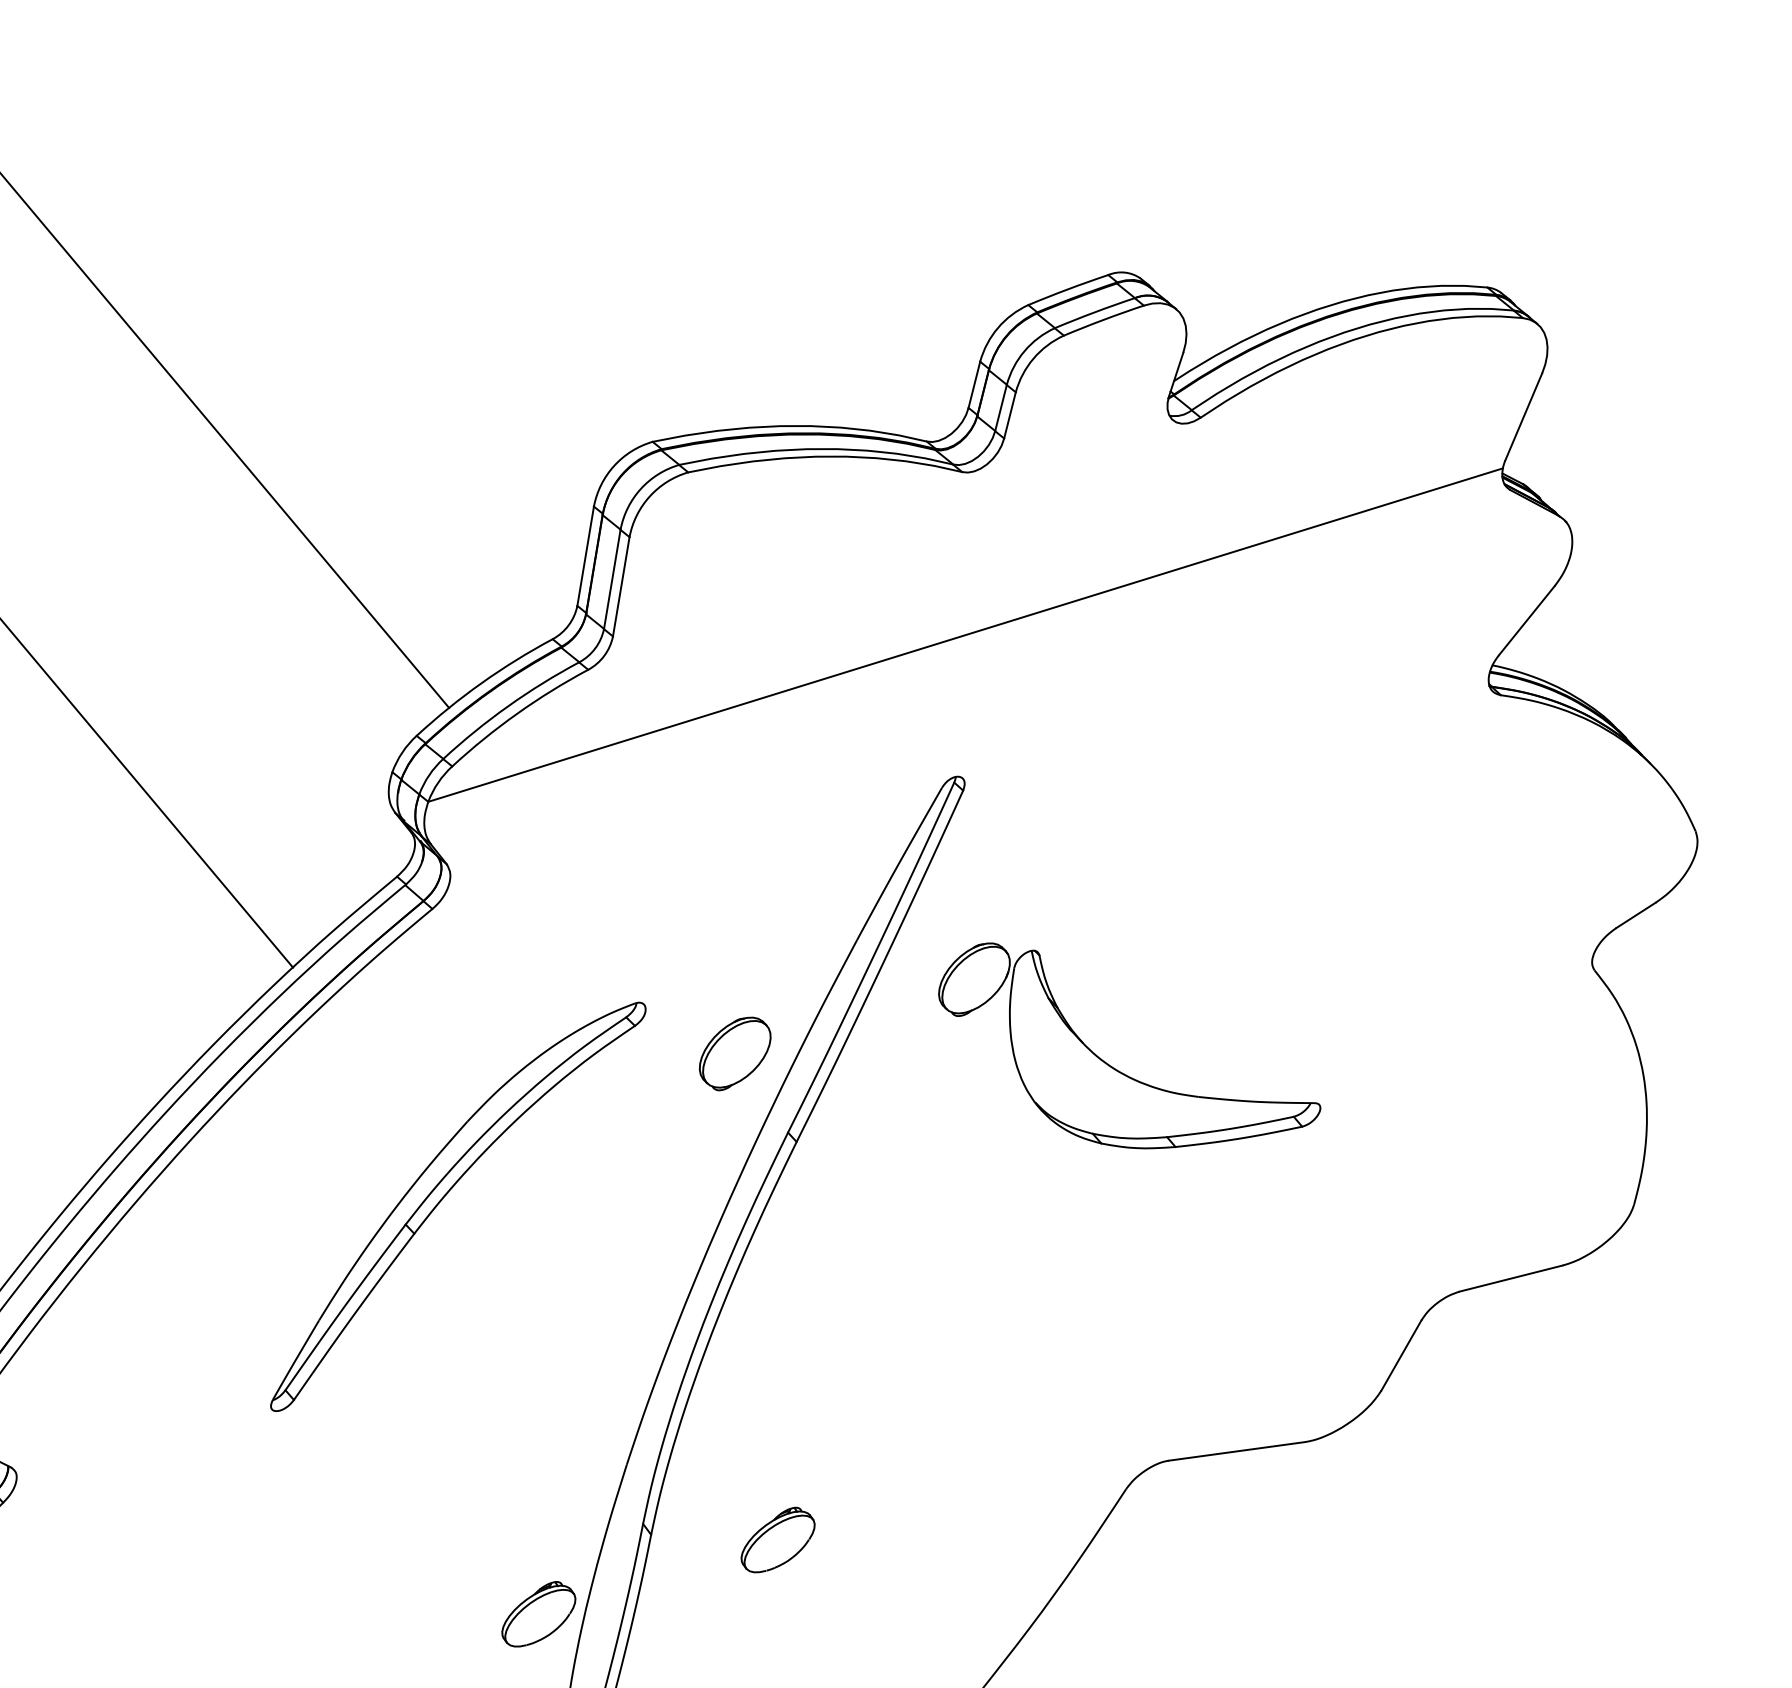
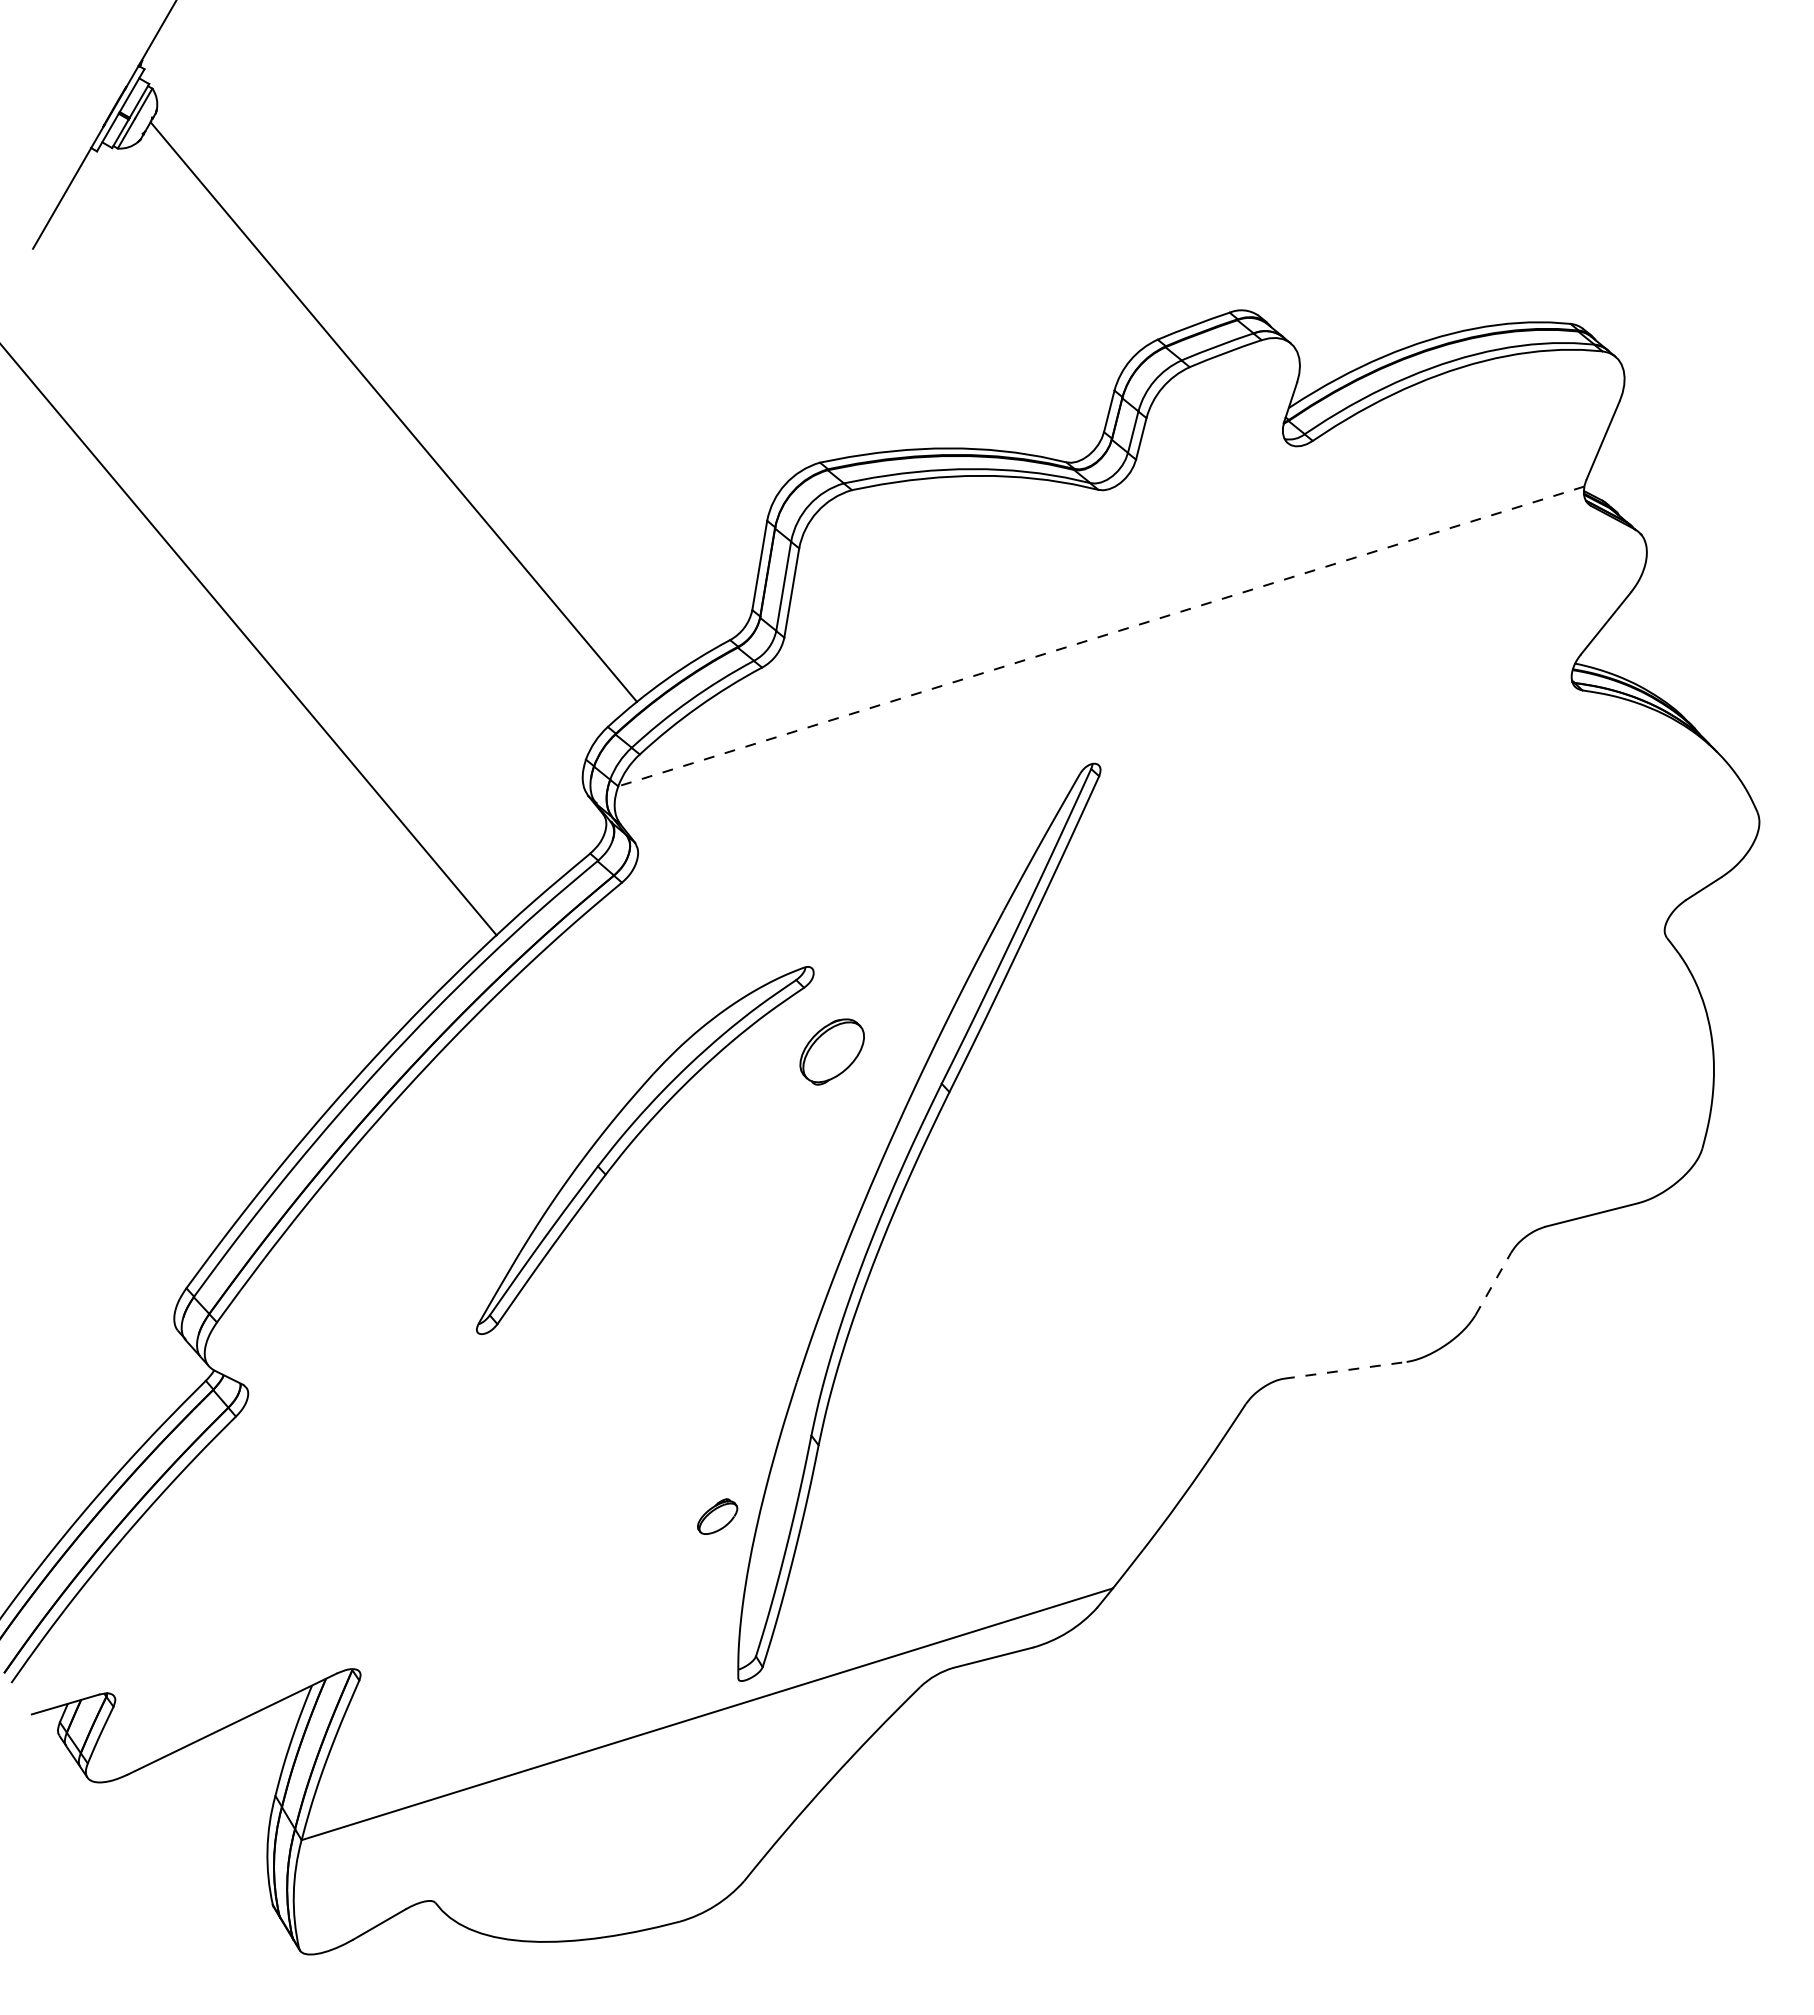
line: (965, 635) -> (1101, 636), solid -> dashed
part: (734, 1053) -> (831, 1051), moved
part: (1113, 1066) -> (1234, 1024), removed
line: (1401, 1354) -> (1493, 1283), solid -> dashed
line: (1237, 1451) -> (1345, 1370), solid -> dashed
part: (777, 1539) -> (932, 1449), removed
part: (538, 1613) -> (717, 1516), size x0.6

